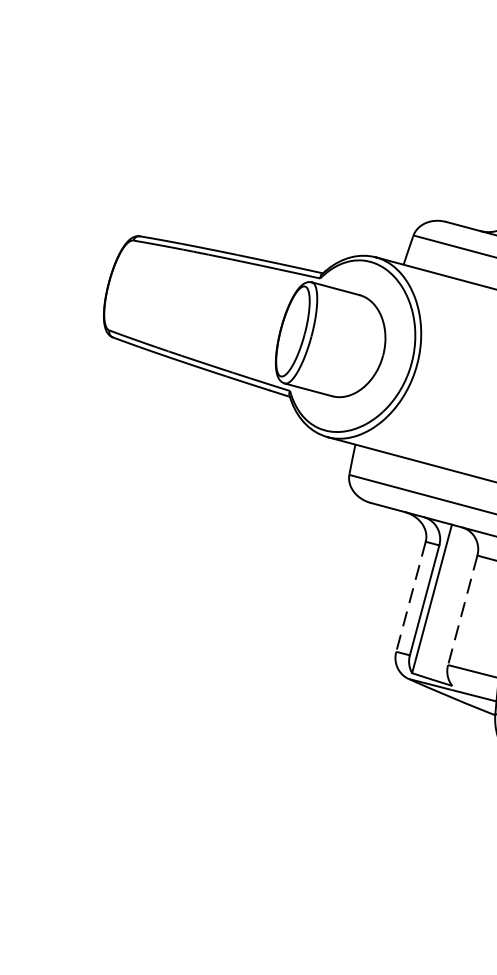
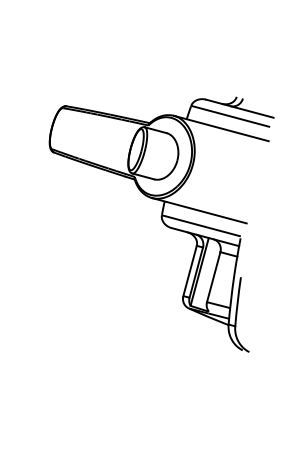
line: (409, 597) -> (189, 271), dashed -> solid
line: (462, 611) -> (213, 277), dashed -> solid

